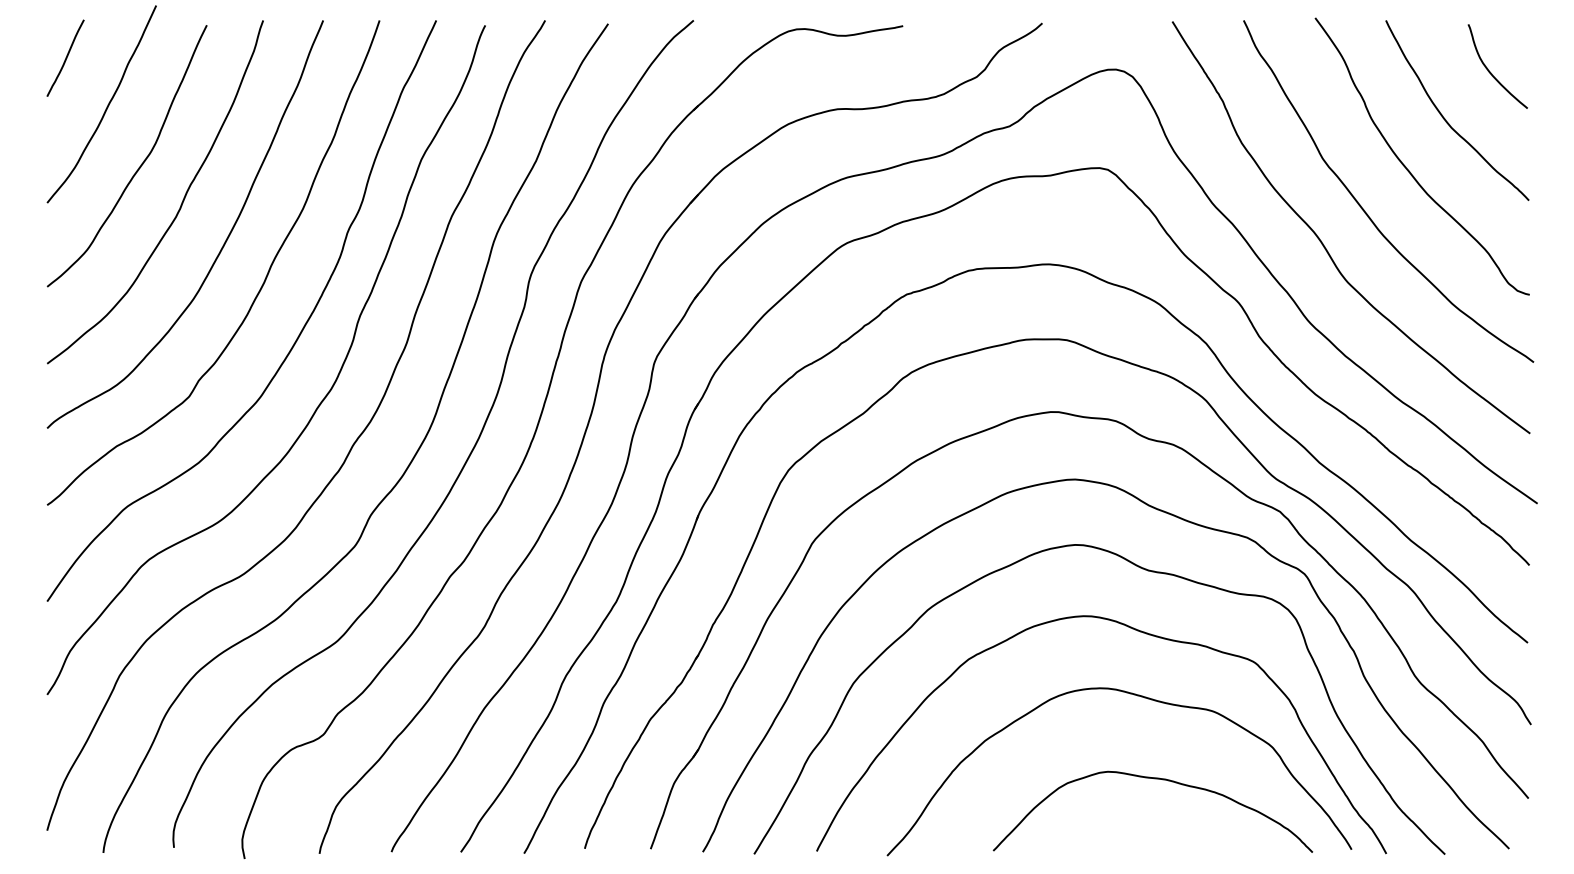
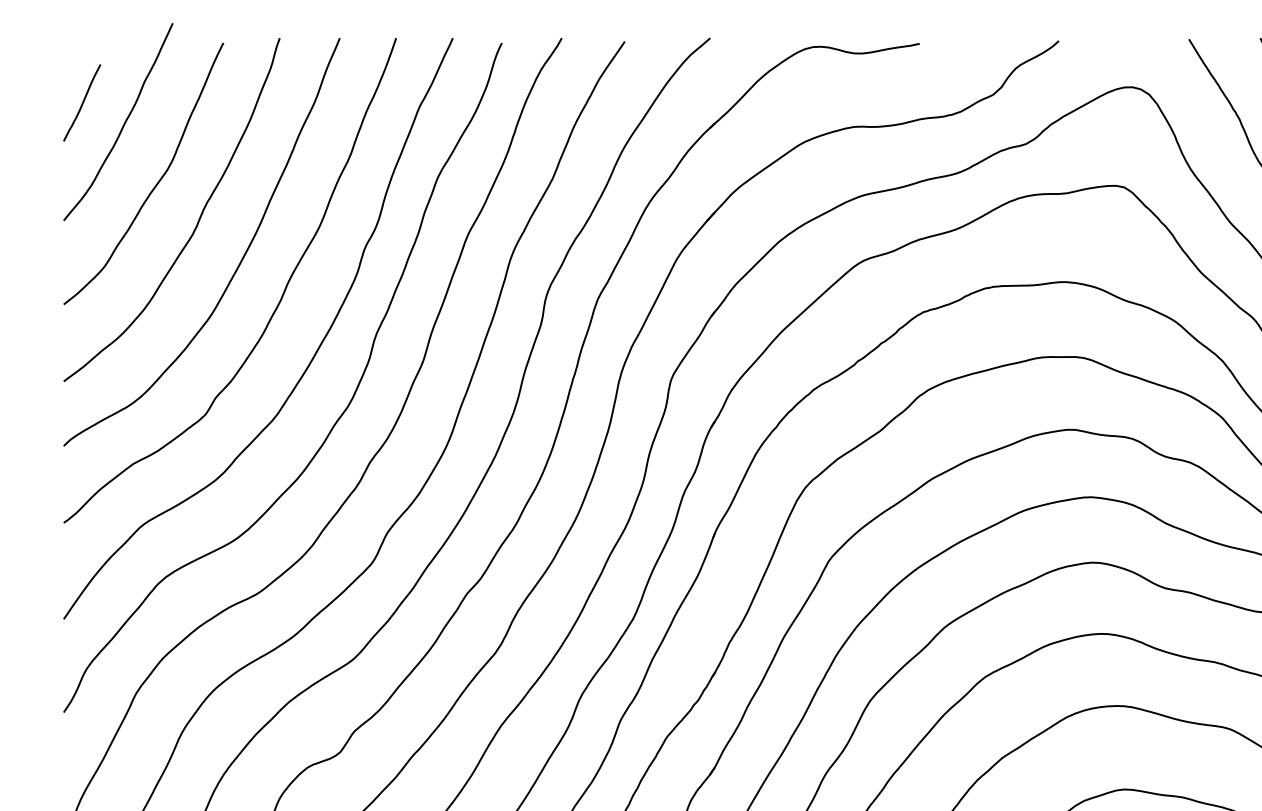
curve: (65, 57) -> (82, 102), moved

